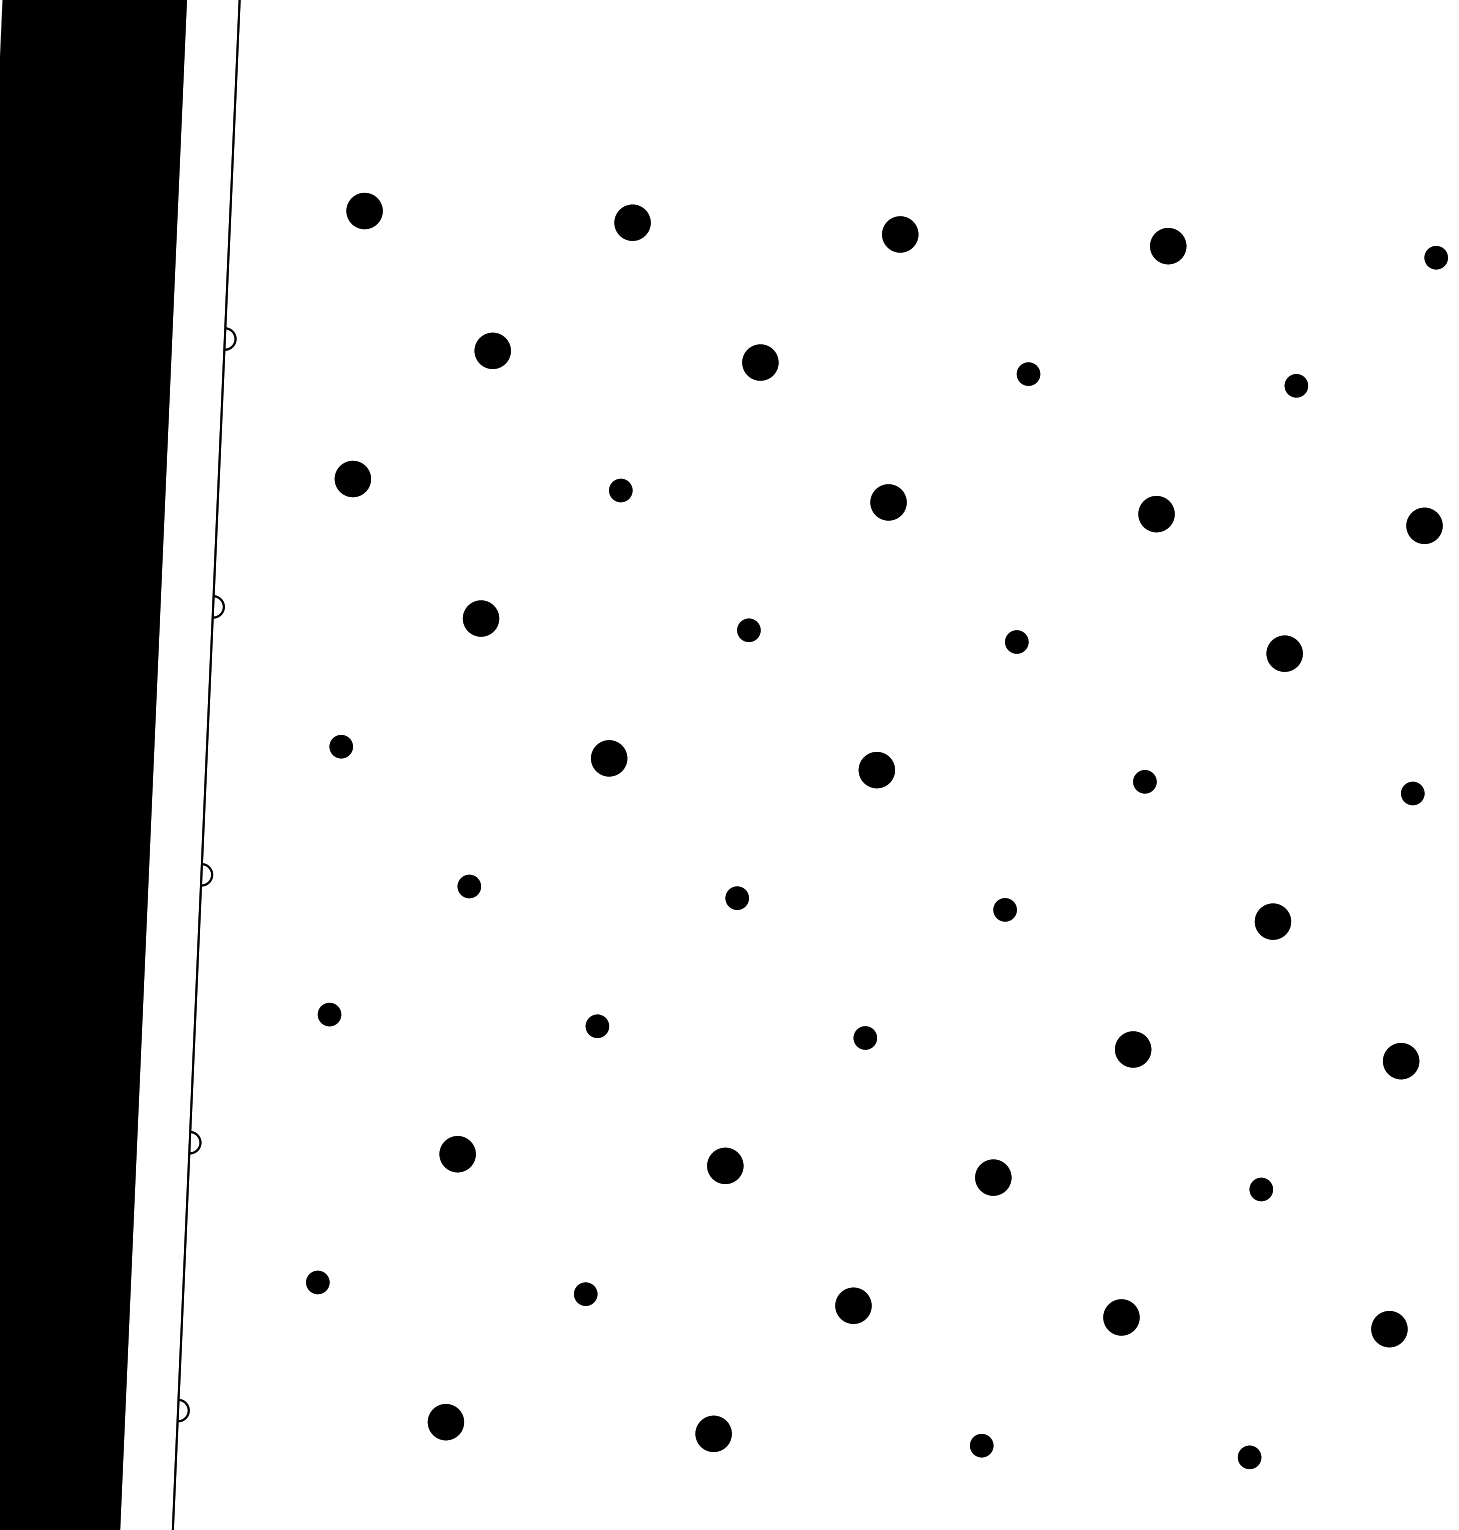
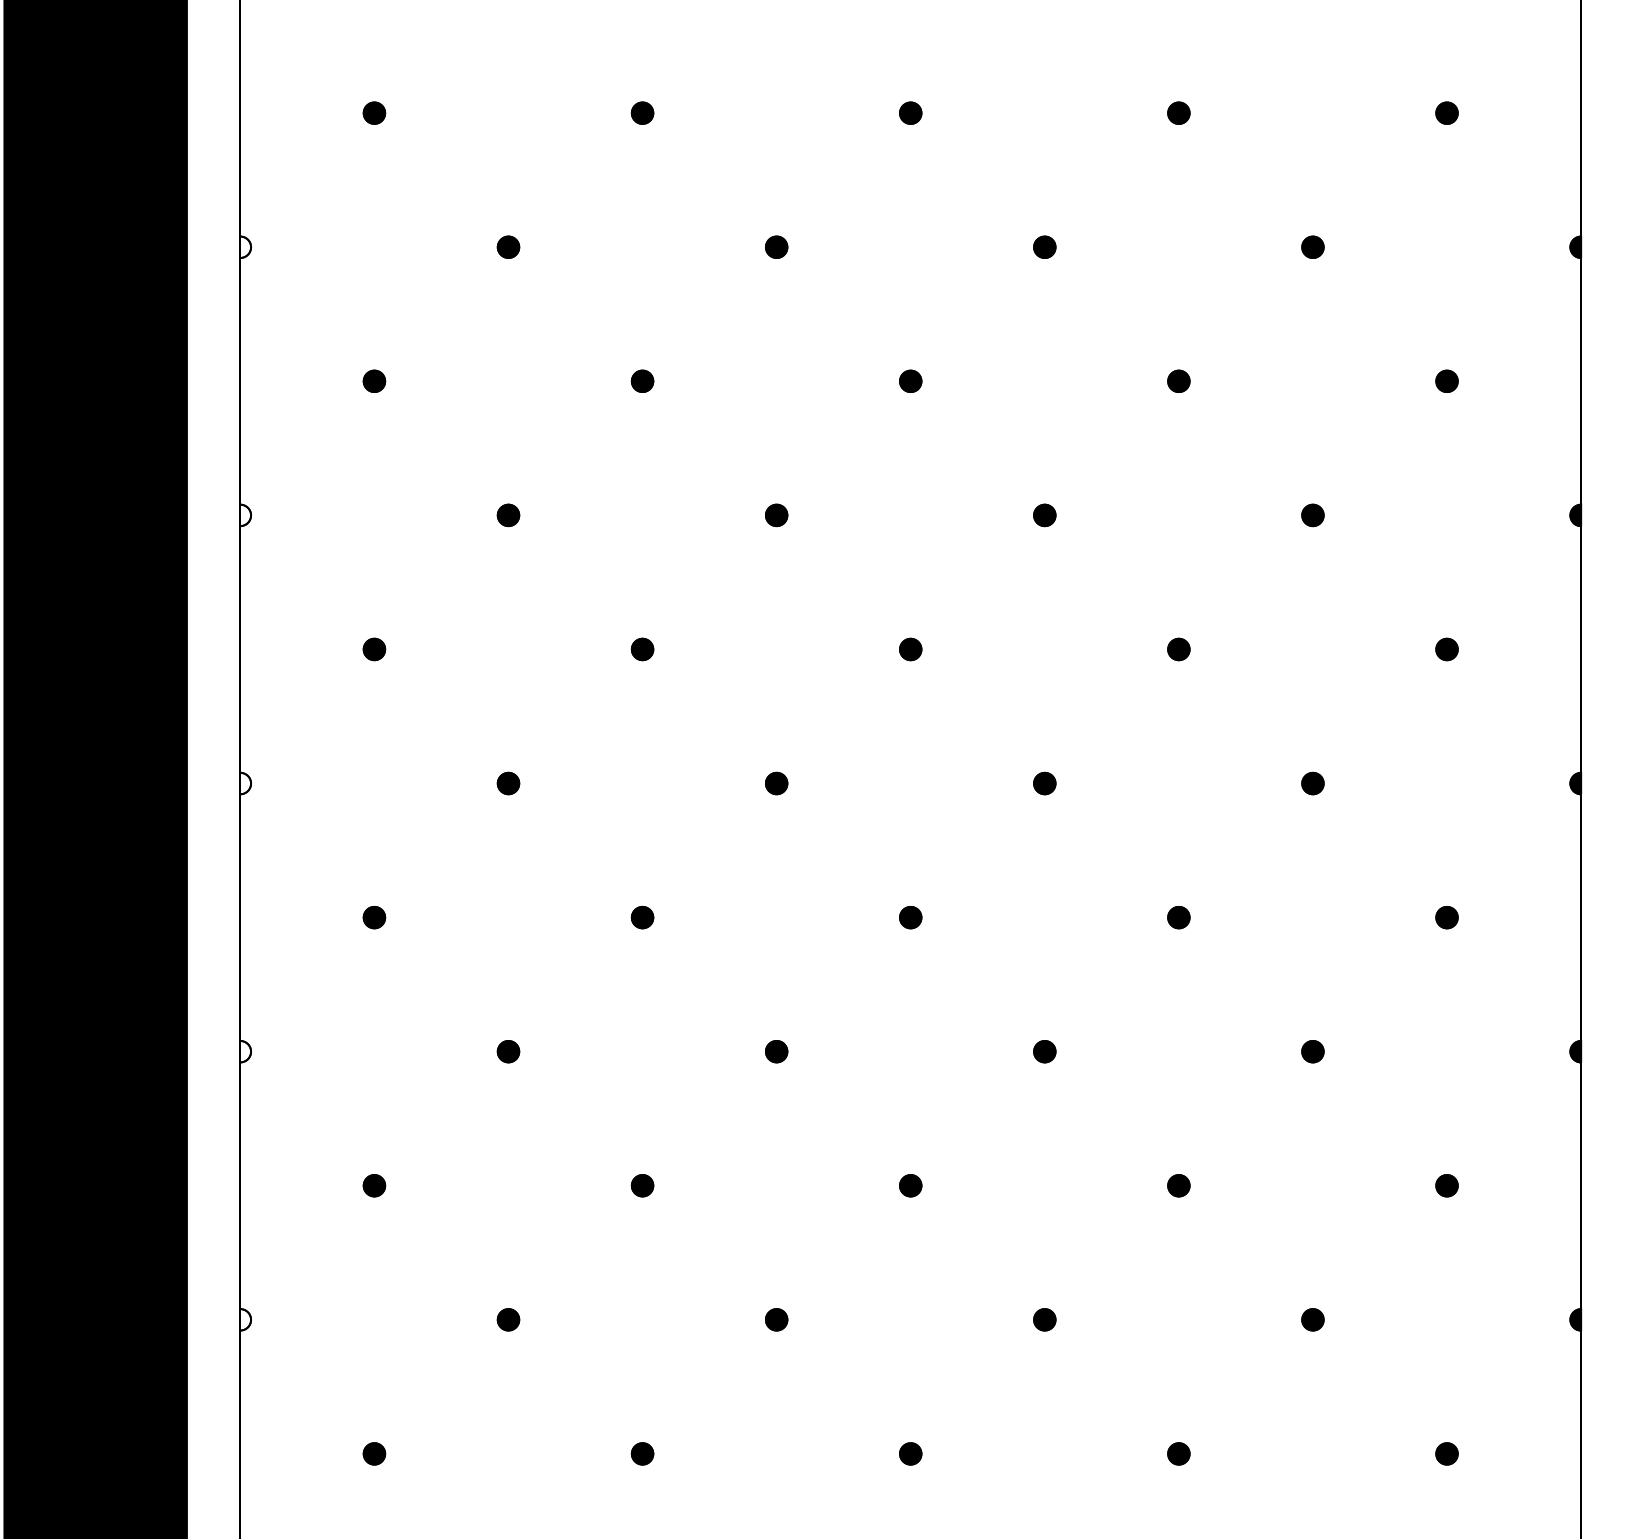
part: (364, 210) -> (374, 112), size x0.62
part: (632, 221) -> (642, 112), size x0.62
part: (900, 233) -> (910, 112), size x0.62
part: (1167, 245) -> (1178, 112), size x0.62
part: (492, 349) -> (508, 246), size x0.62
part: (760, 361) -> (776, 246), size x0.62
part: (353, 477) -> (374, 380), size x0.62
part: (888, 501) -> (910, 380), size x0.62
part: (1156, 513) -> (1178, 380), size x0.62
part: (1423, 524) -> (1446, 380), size x0.62
part: (480, 618) -> (508, 515), size x0.62
part: (1284, 653) -> (1312, 515), size x0.62
part: (609, 758) -> (642, 649), size x0.62
part: (876, 770) -> (910, 649), size x0.62
part: (1272, 921) -> (1312, 783), size x0.62
part: (1132, 1049) -> (1178, 917), size x0.62
part: (1400, 1061) -> (1446, 917), size x0.62
part: (457, 1154) -> (508, 1051), size x0.62
part: (725, 1165) -> (776, 1051), size x0.62
part: (993, 1177) -> (1044, 1051), size x0.62
part: (853, 1305) -> (910, 1185), size x0.62
part: (1121, 1317) -> (1178, 1185), size x0.62
part: (1388, 1328) -> (1446, 1185), size x0.62
part: (445, 1421) -> (508, 1319), size x0.62
part: (713, 1433) -> (776, 1319), size x0.62

